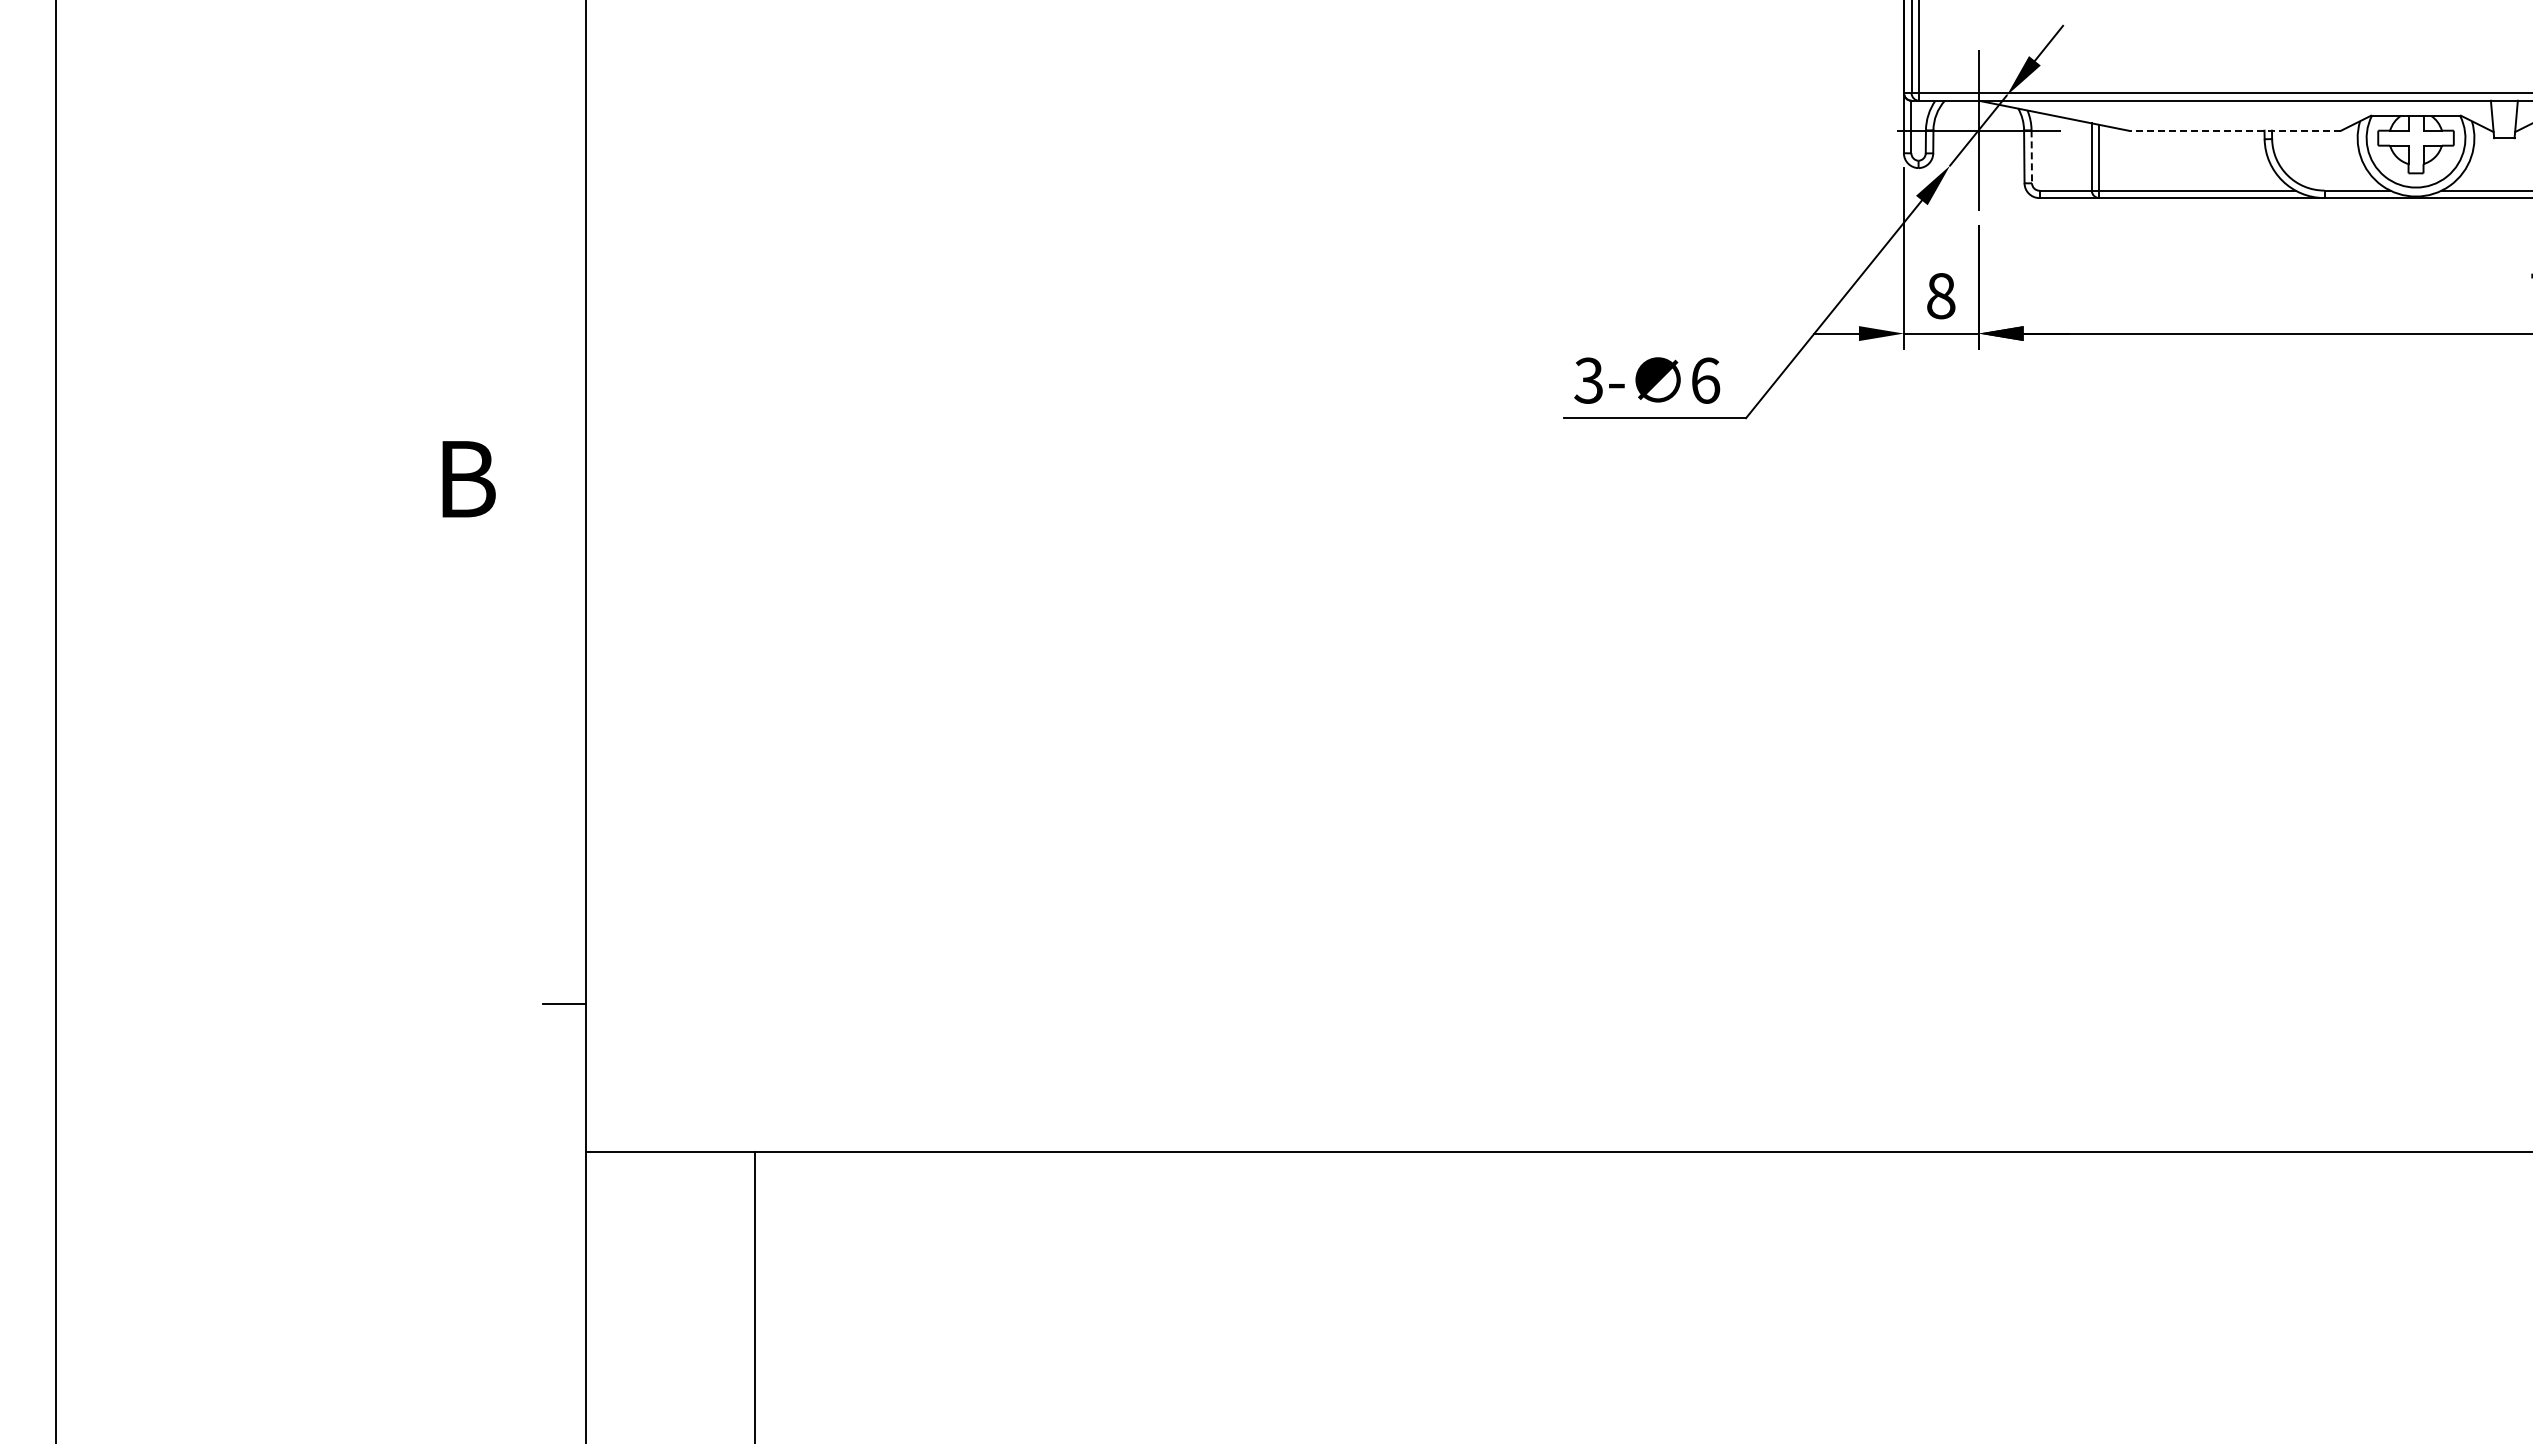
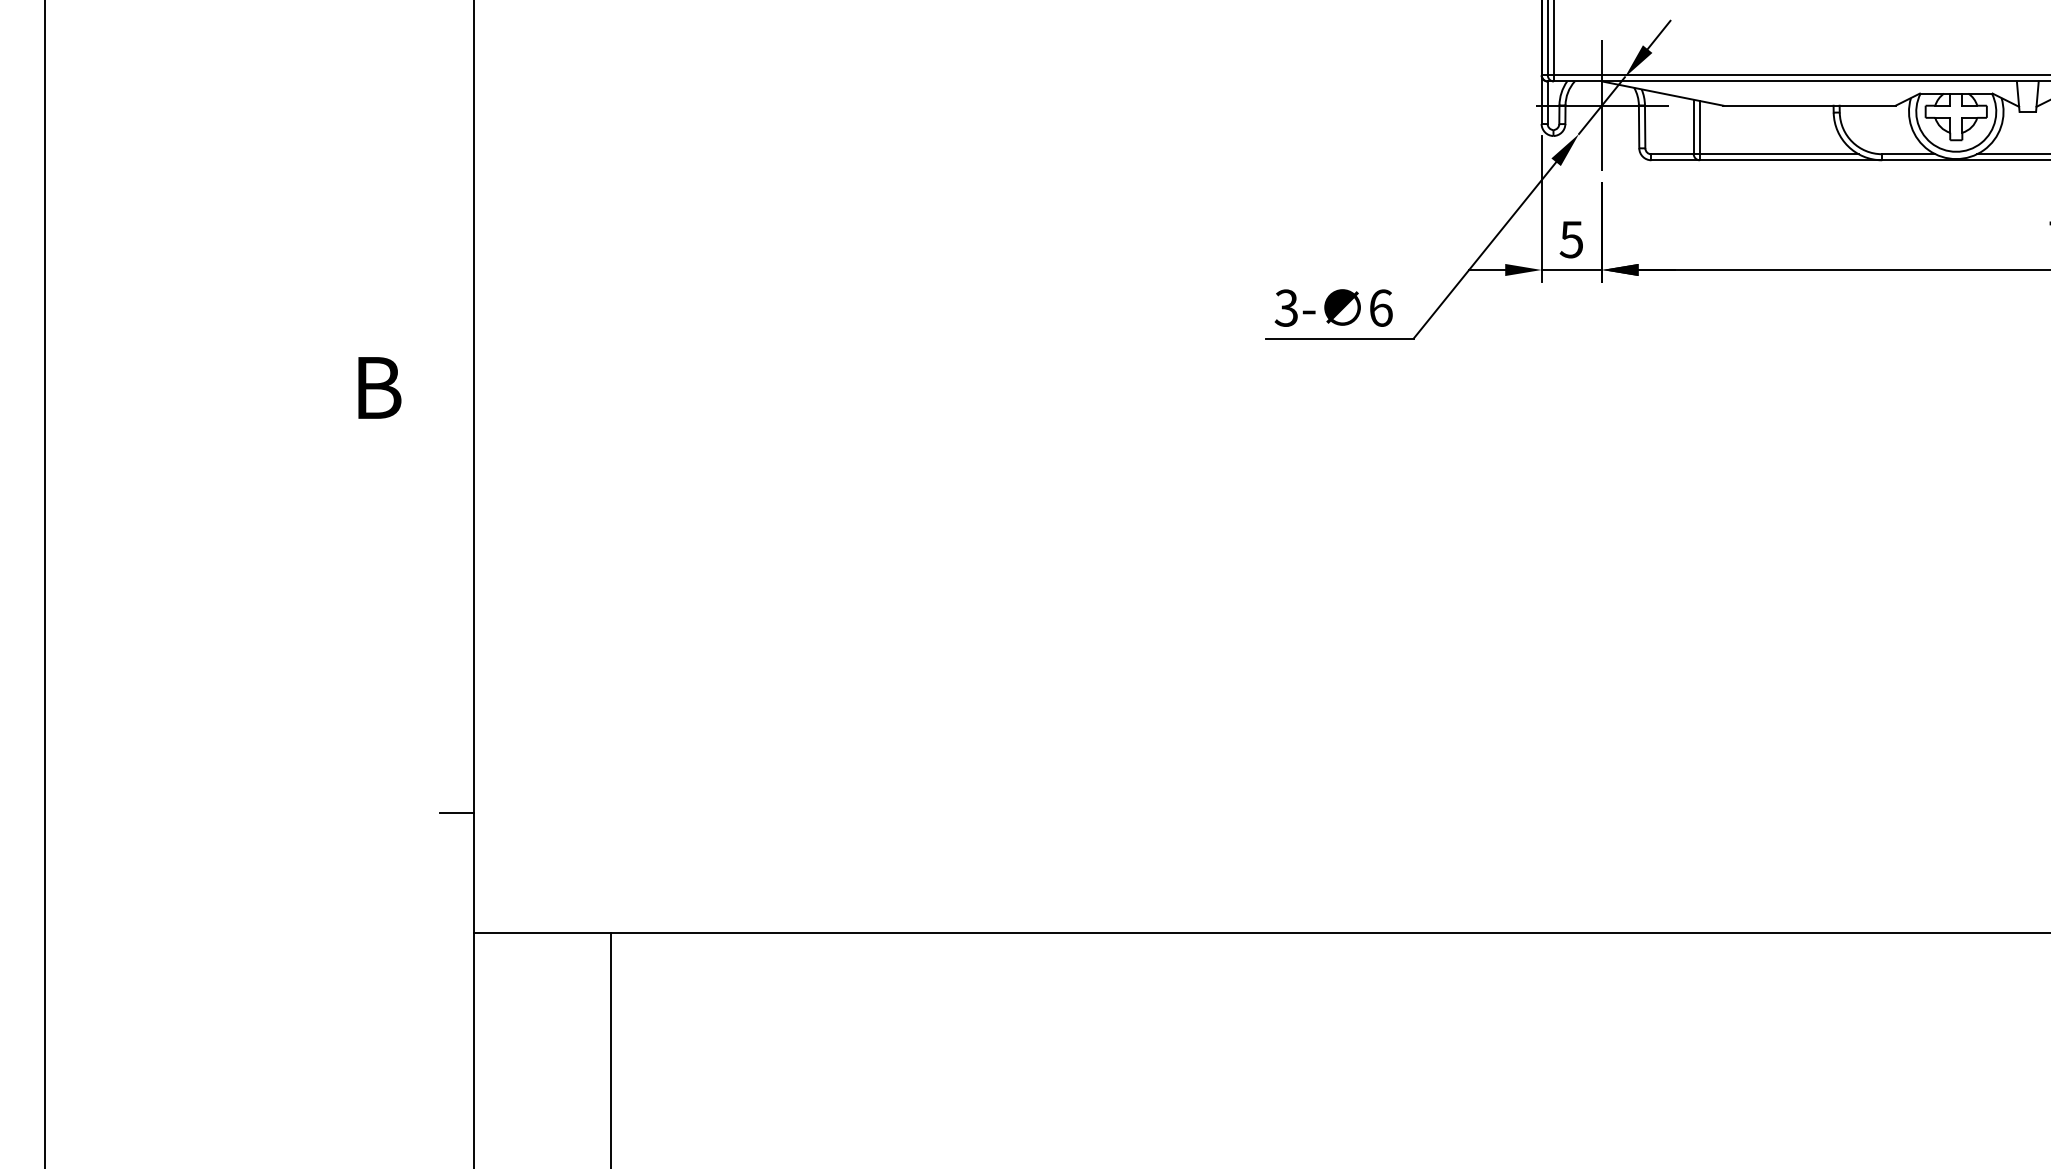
line: (2234, 130) -> (1809, 105), dashed -> solid
line: (2031, 157) -> (1644, 127), dashed -> solid
text: (1940, 296) -> (1571, 239), 8 -> 5

